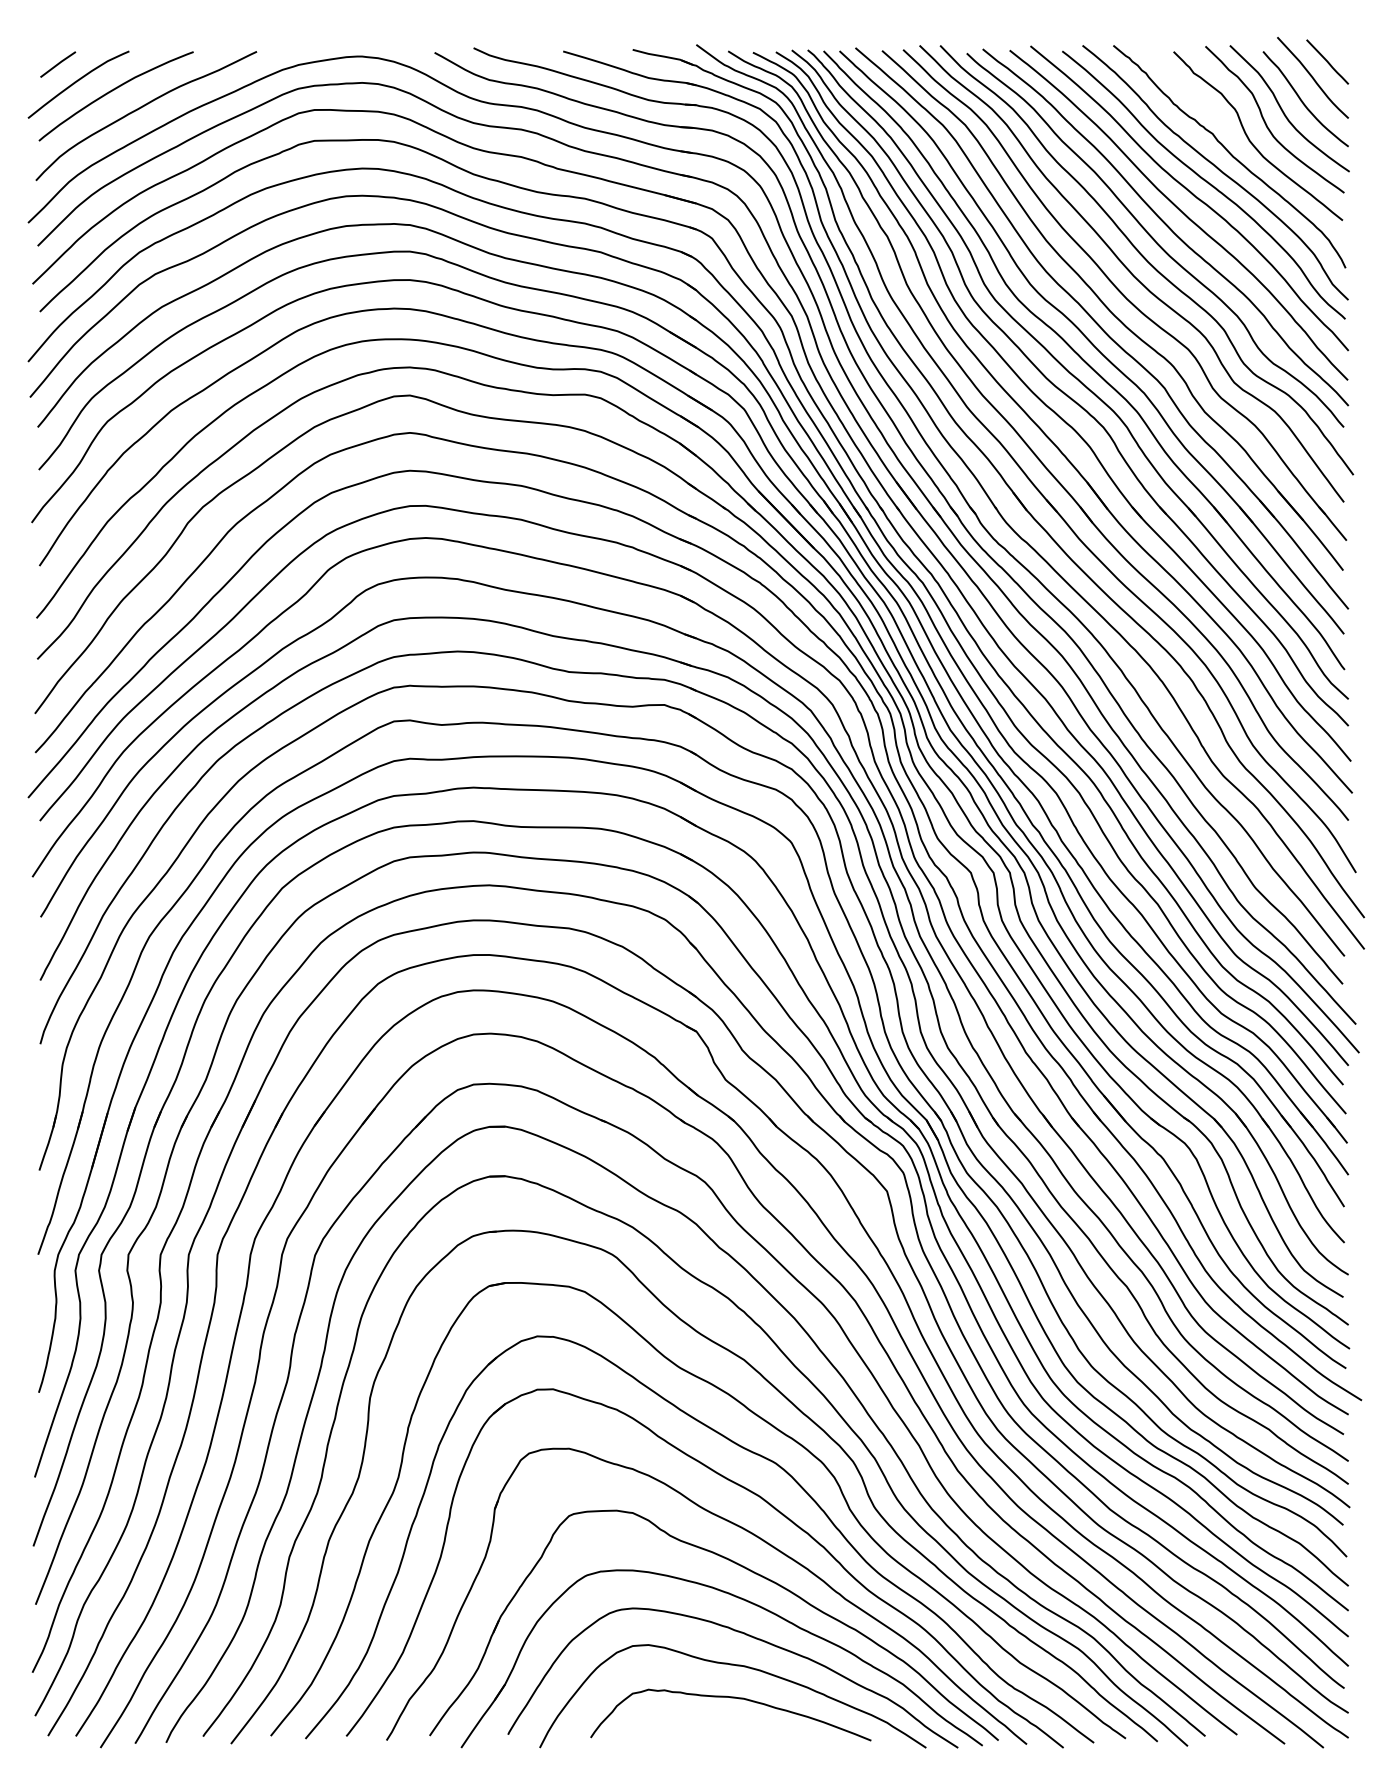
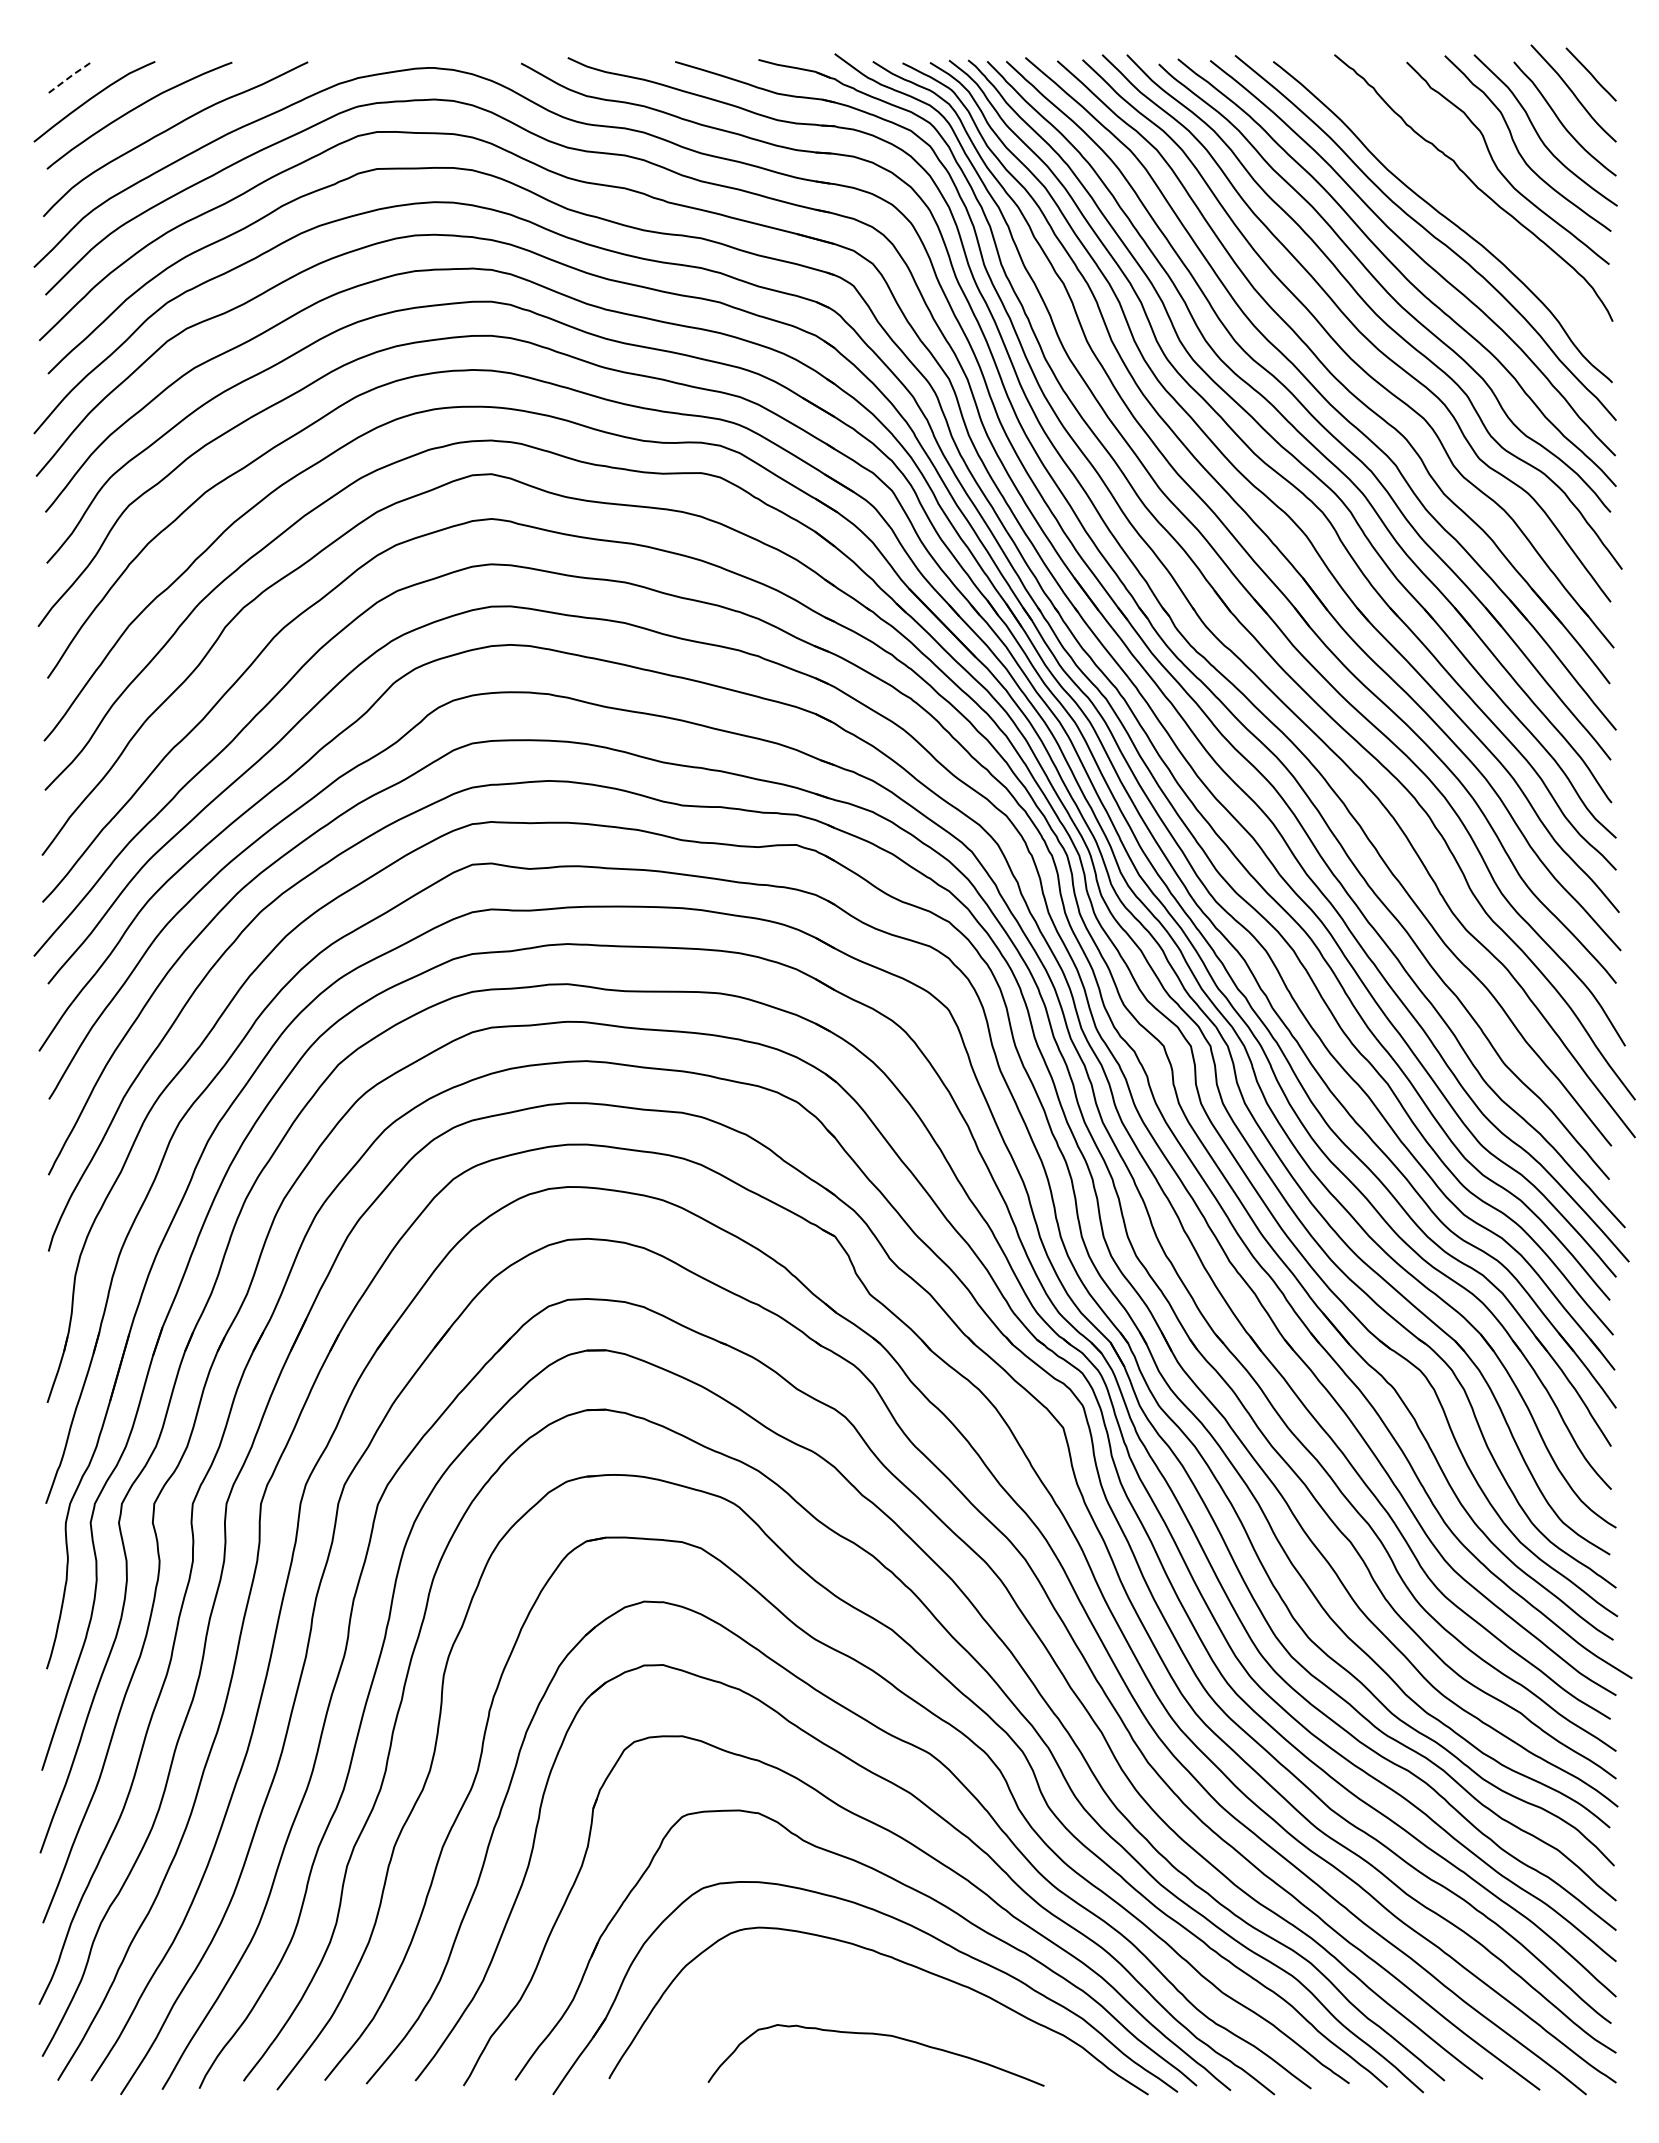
line: (58, 63) -> (70, 76), solid -> dashed
curve: (1217, 169) -> (1459, 203), removed
curve: (733, 1665) -> (879, 1996), removed

